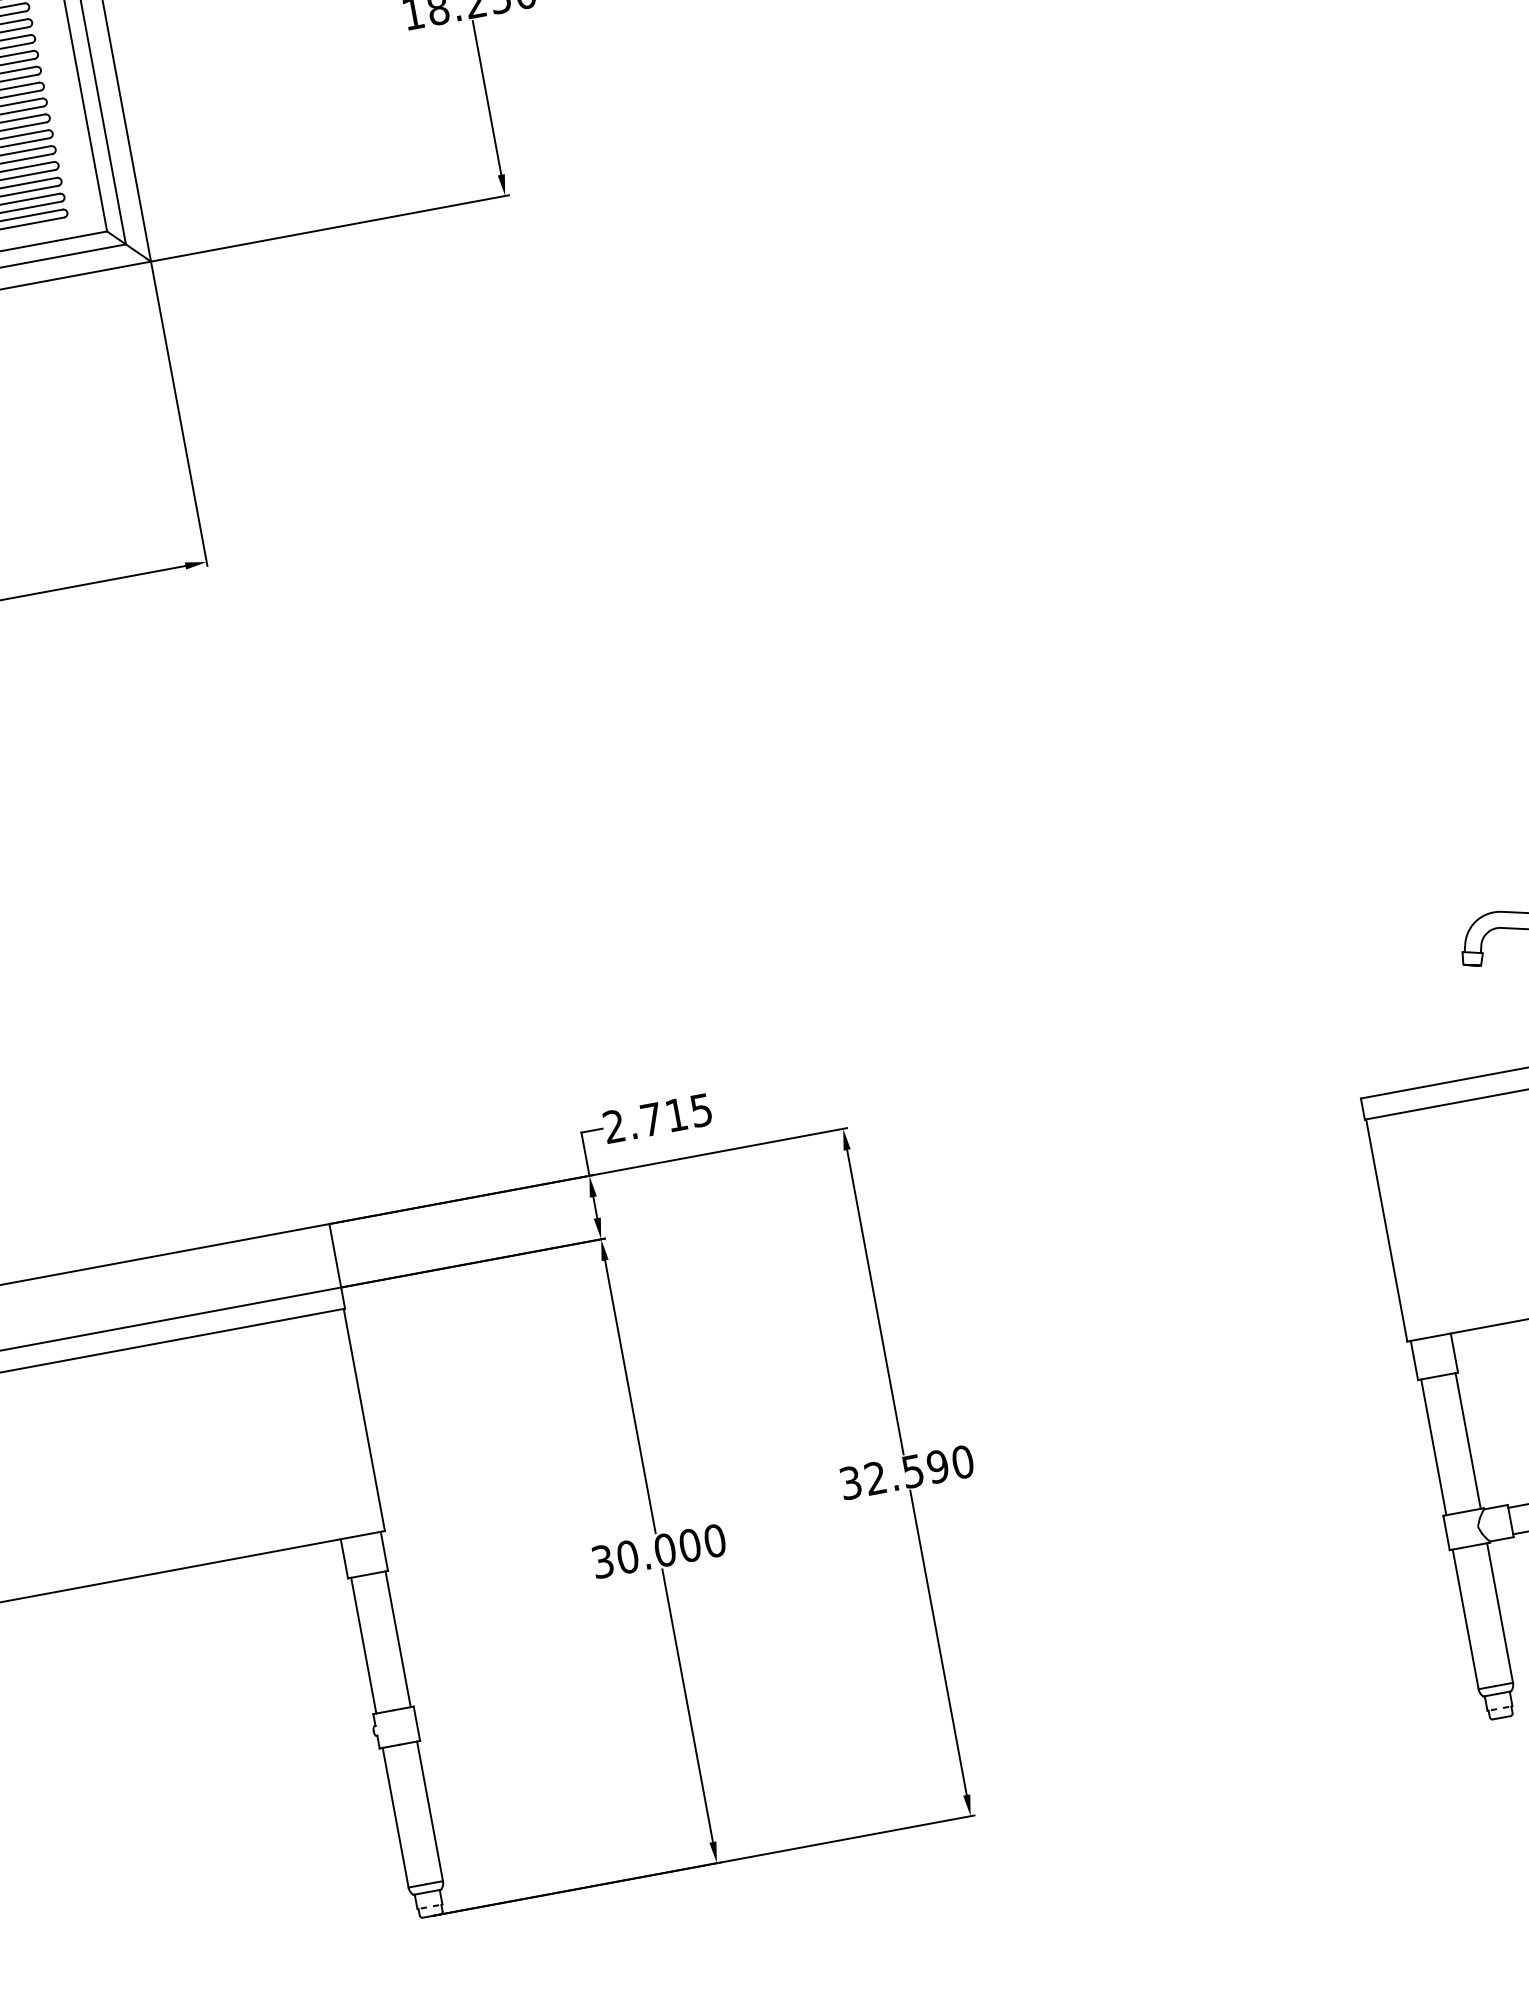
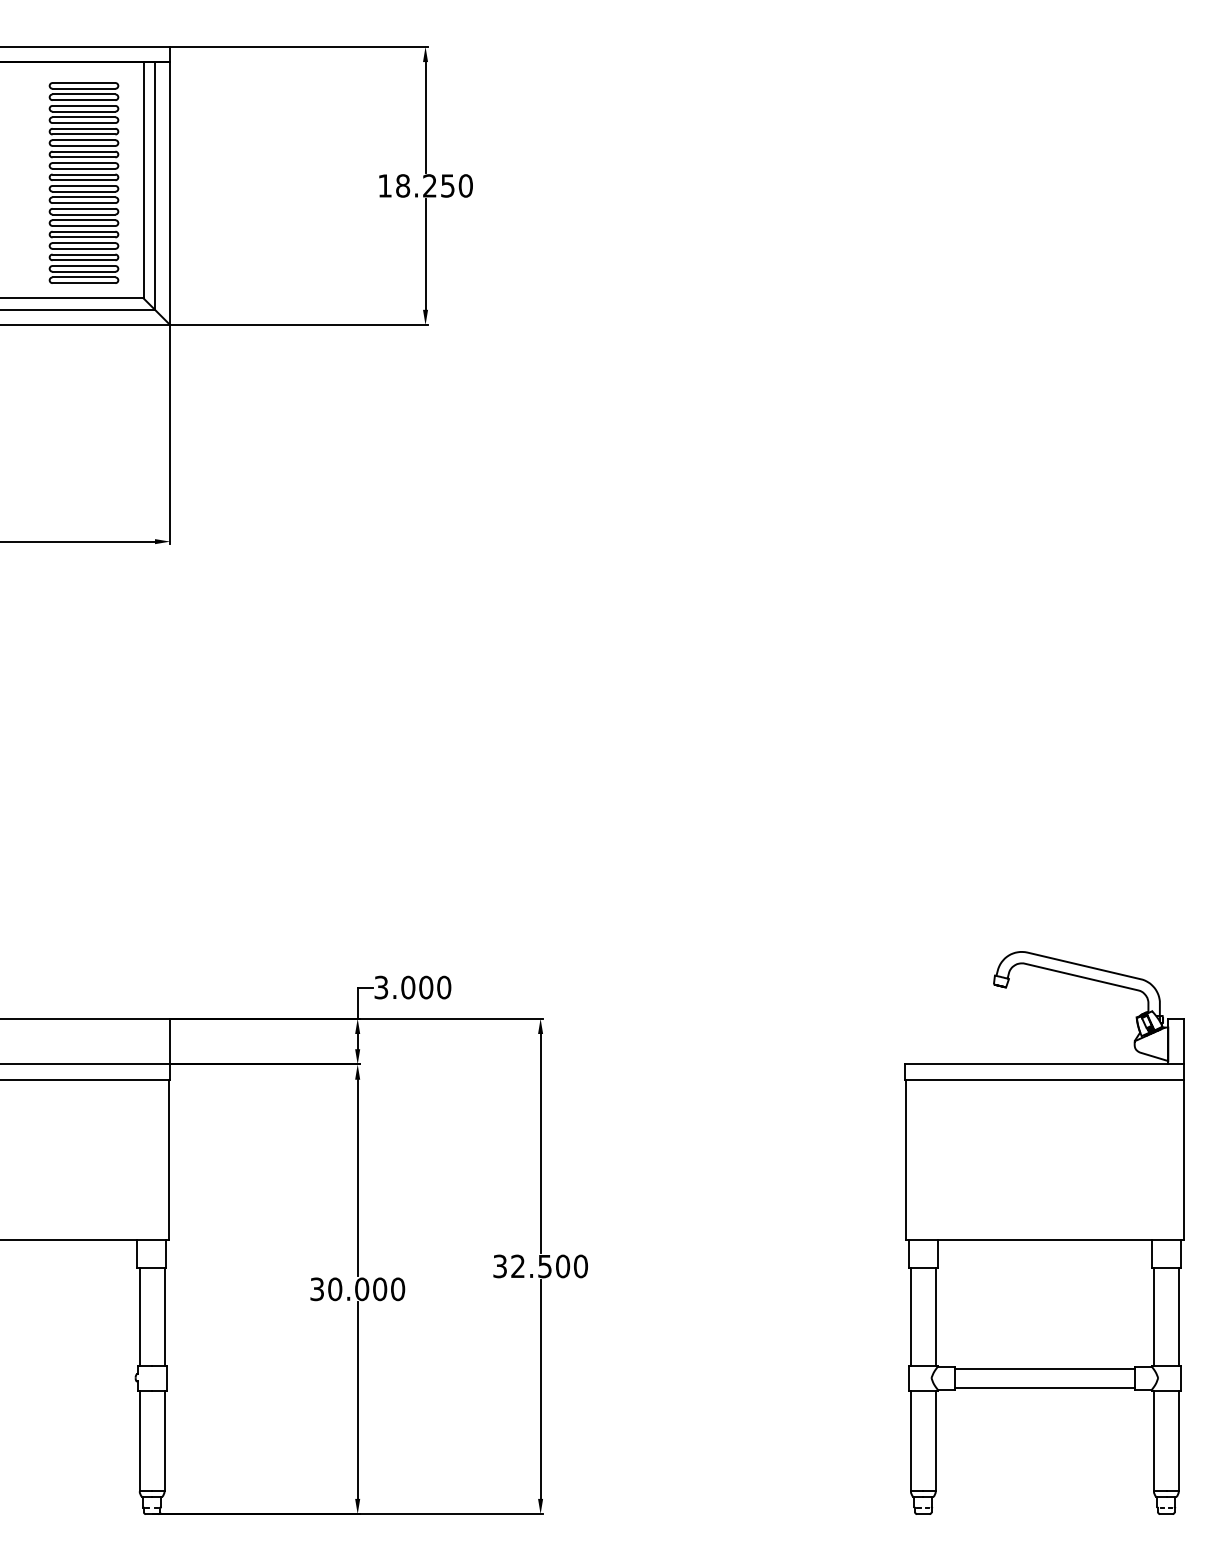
text: (657, 1118) -> (412, 987), 2.715 -> 3.000
text: (937, 1466) -> (562, 1266), 32.590 -> 32.500

